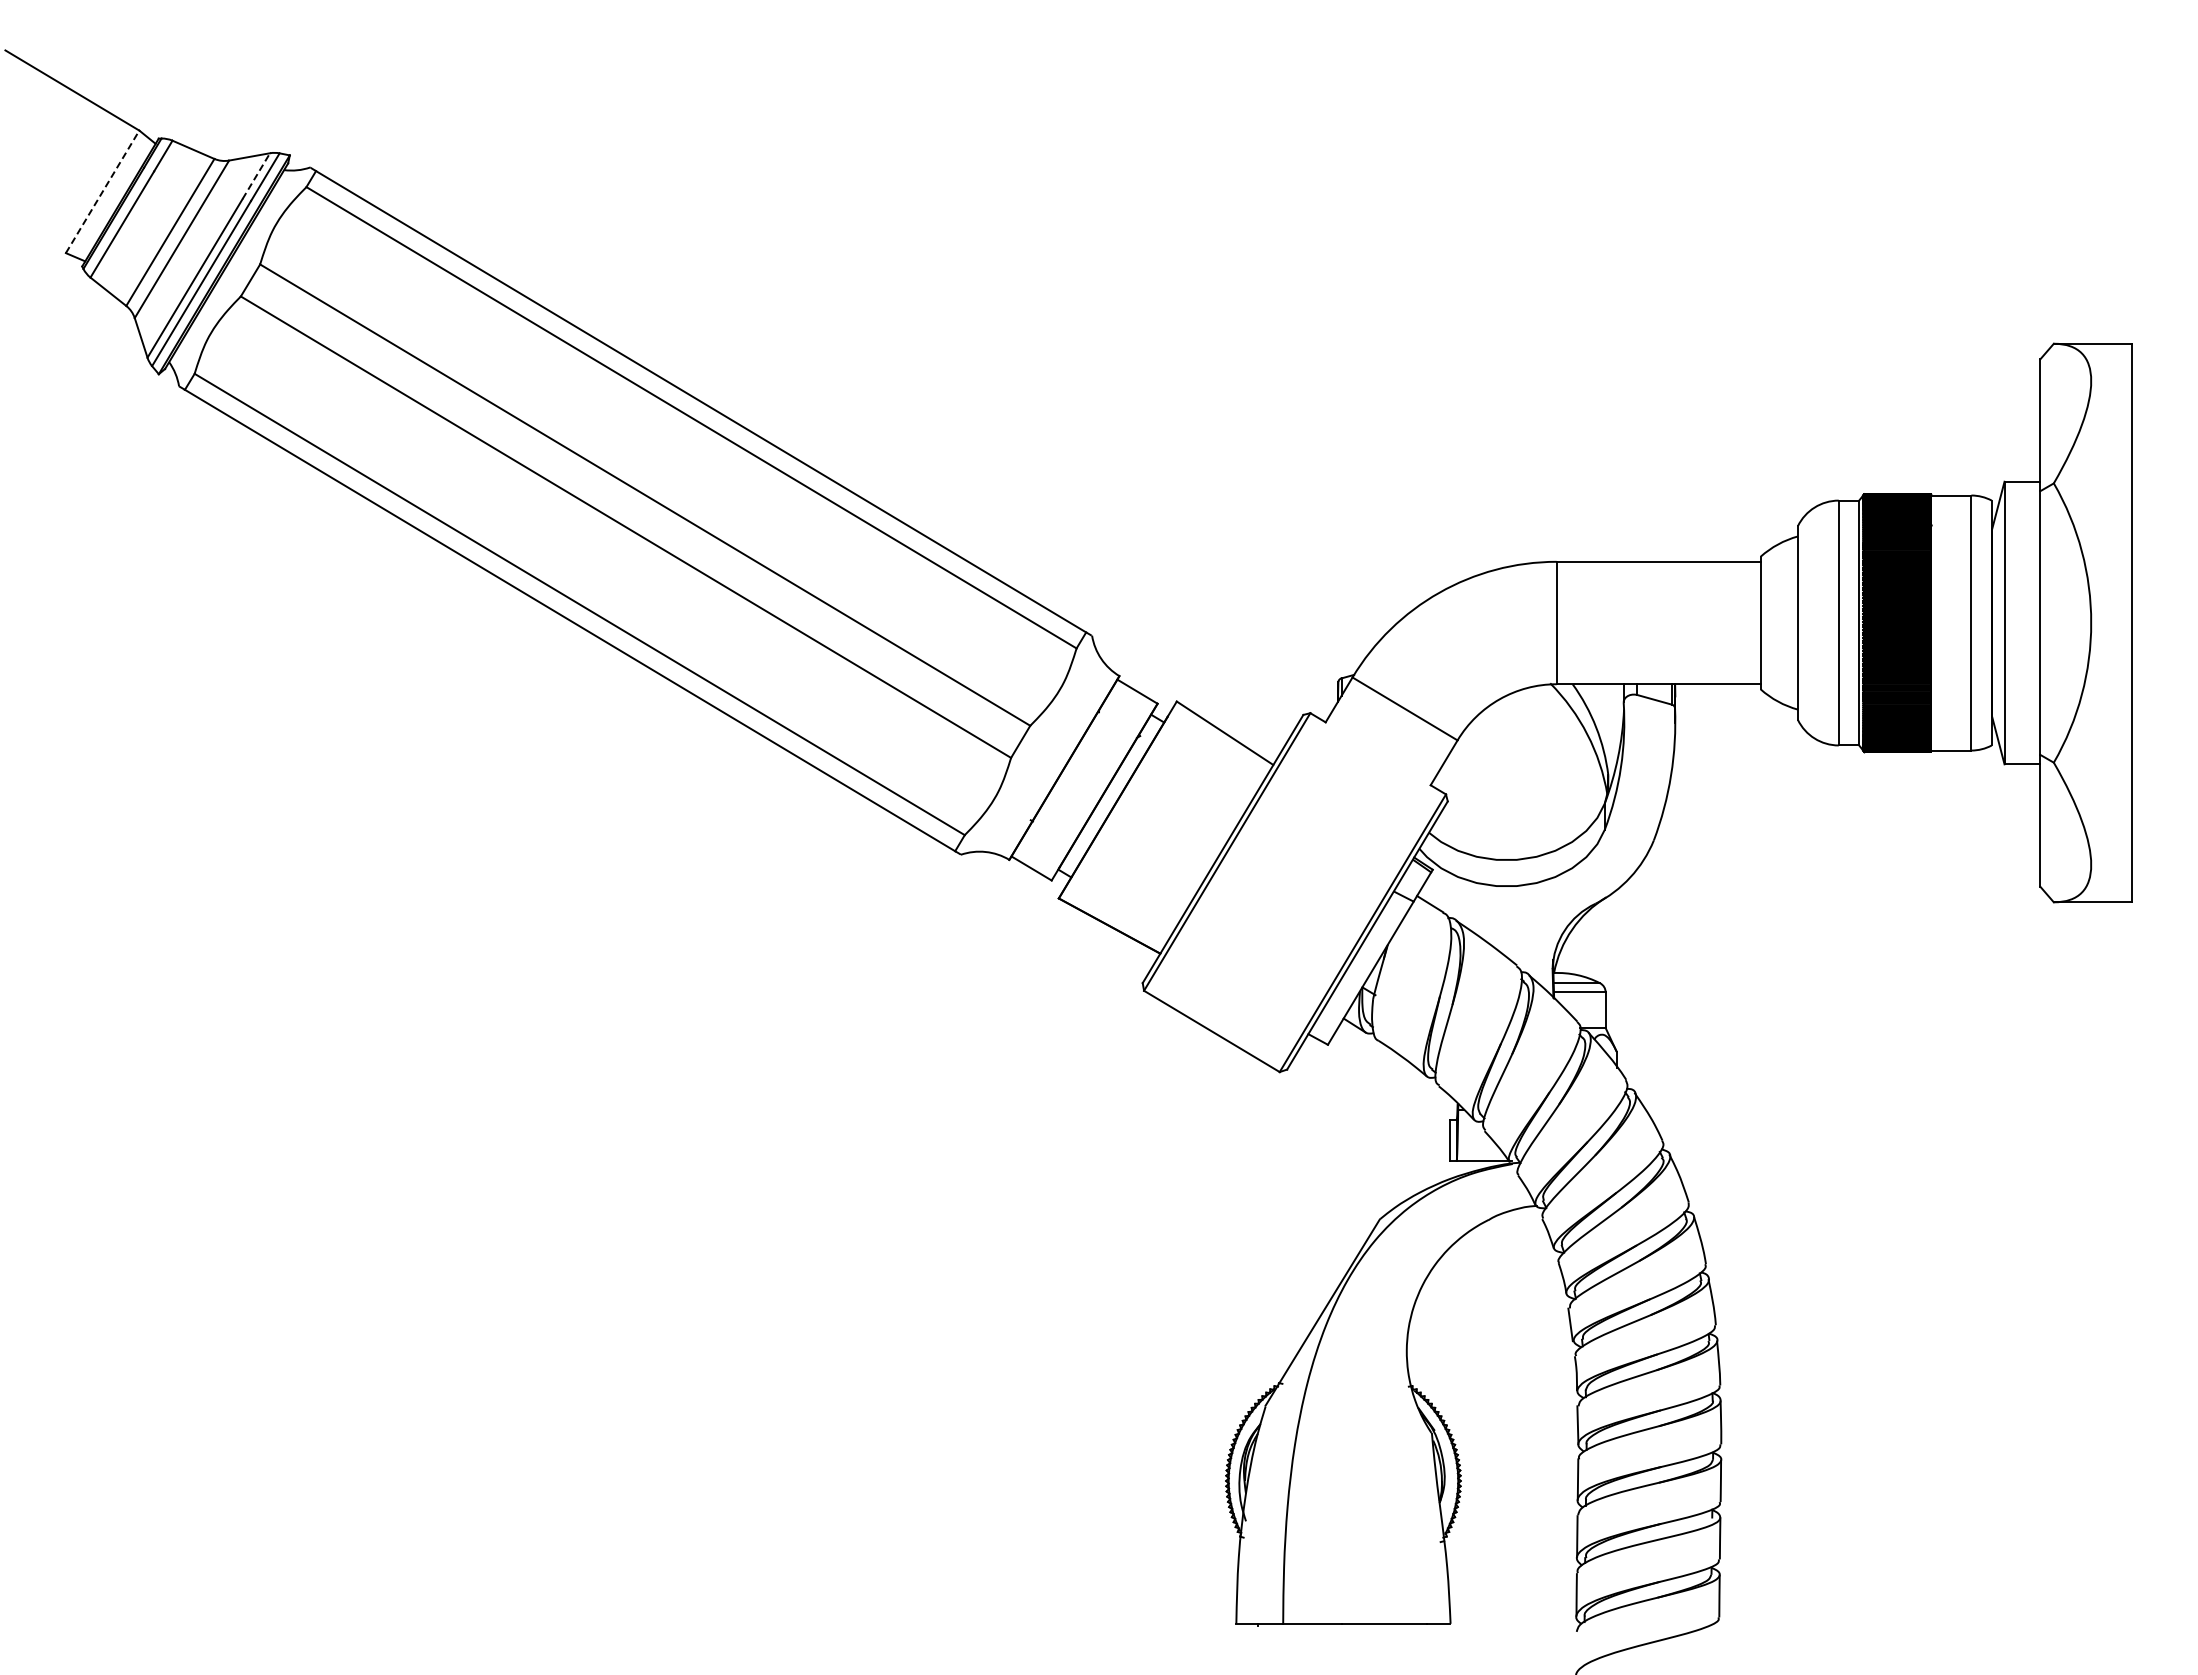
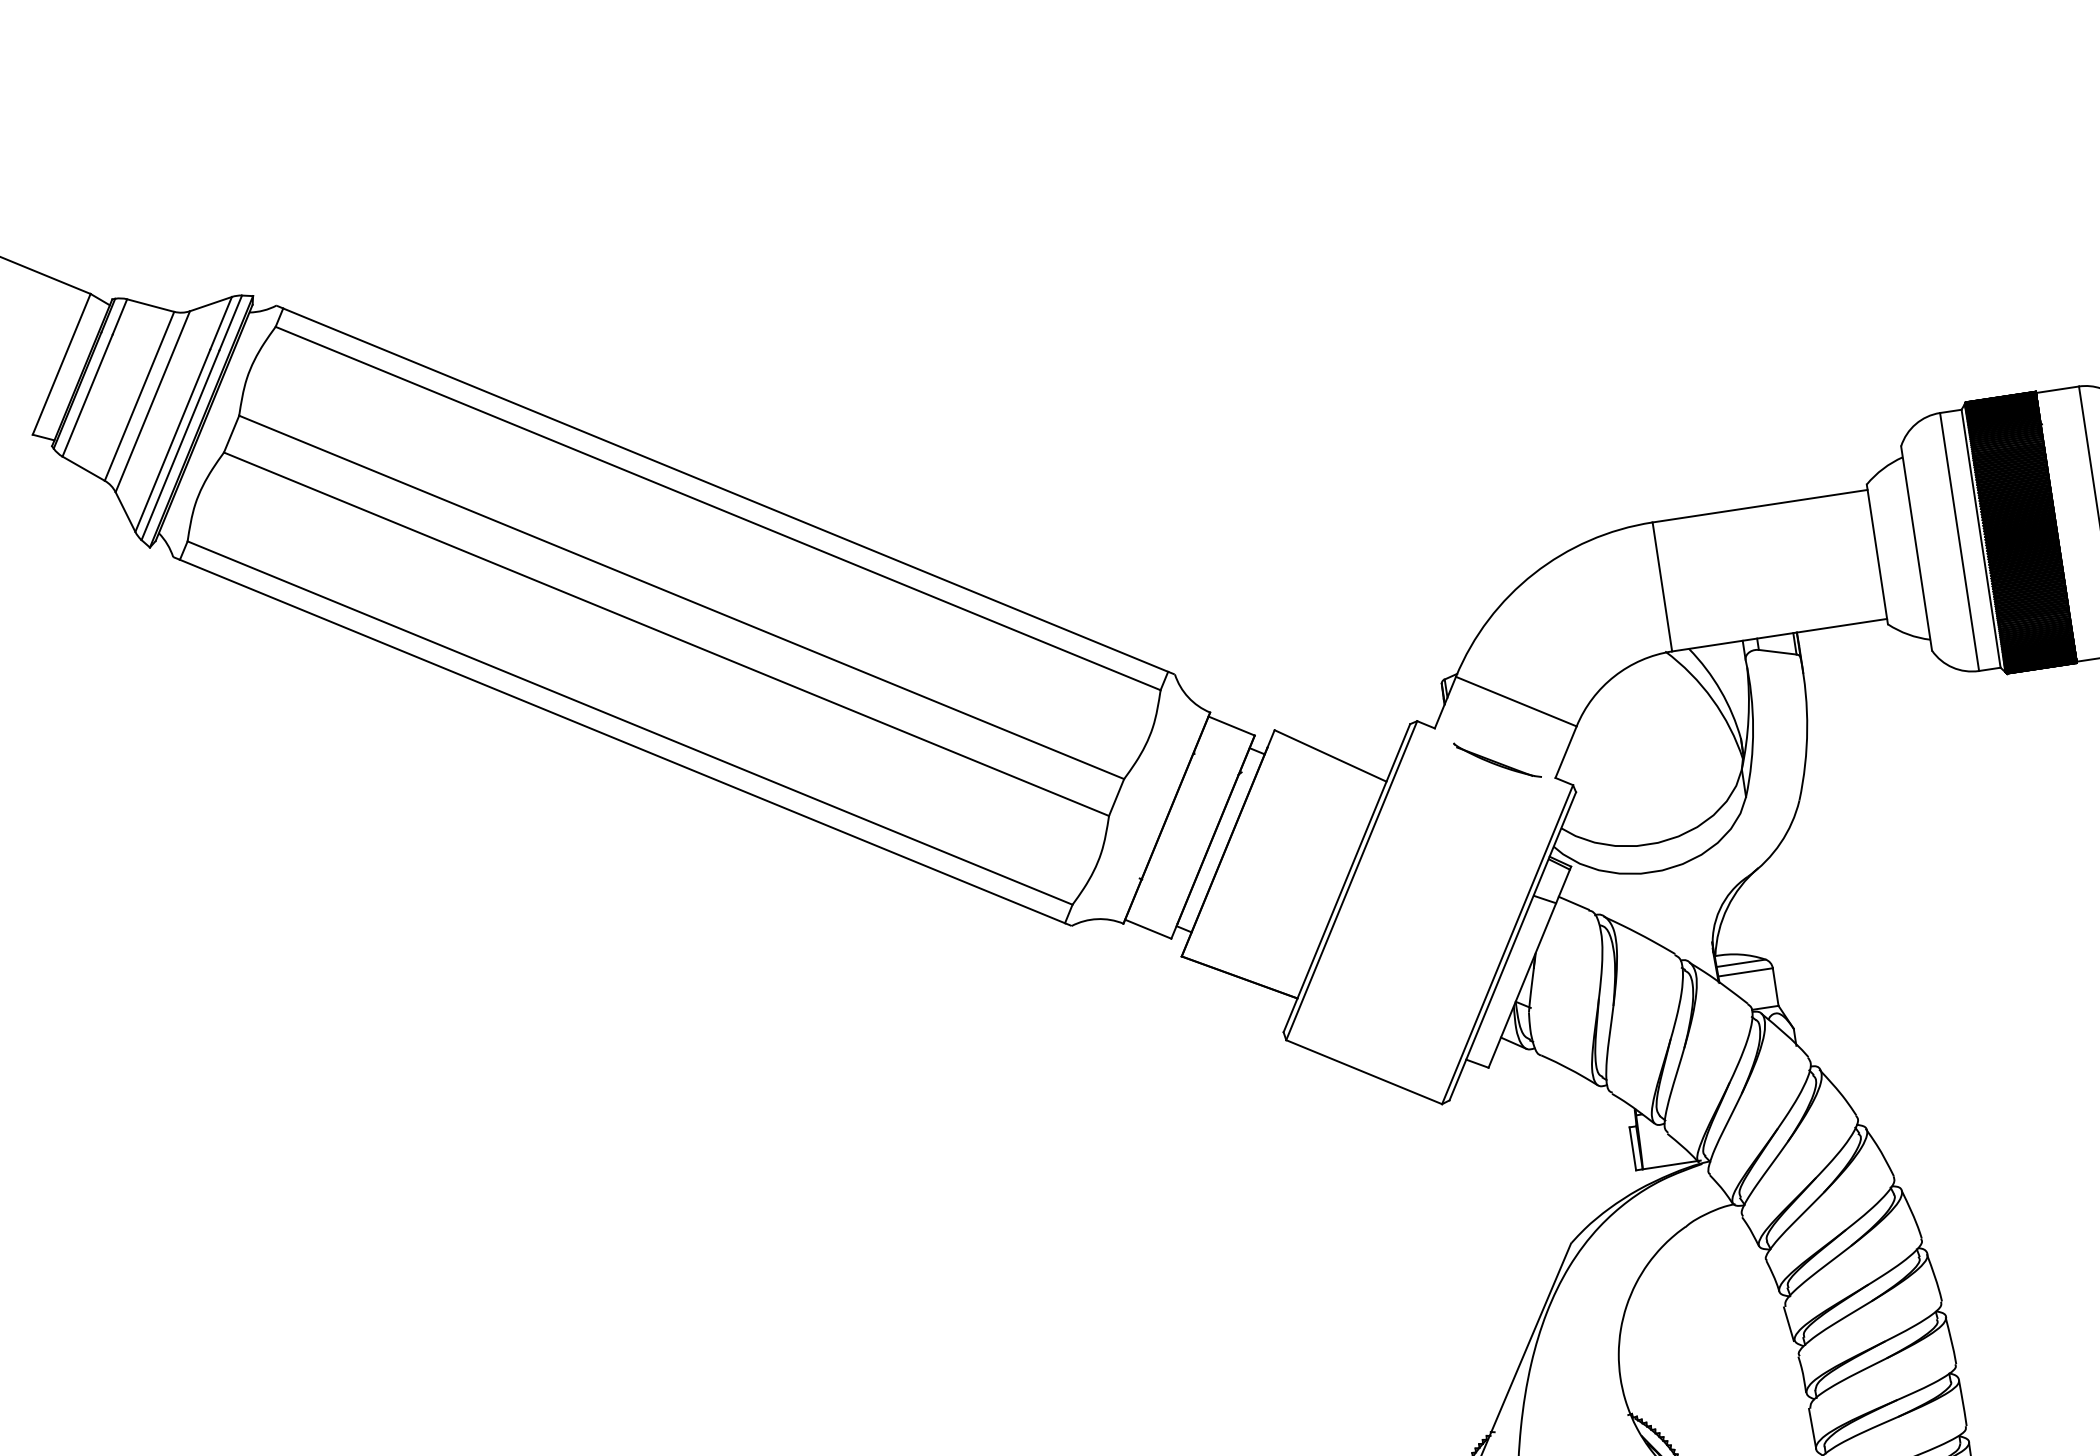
line: (256, 176) -> (221, 323), dashed -> solid
line: (102, 191) -> (61, 363), dashed -> solid
part: (1379, 760) -> (1497, 760), added

